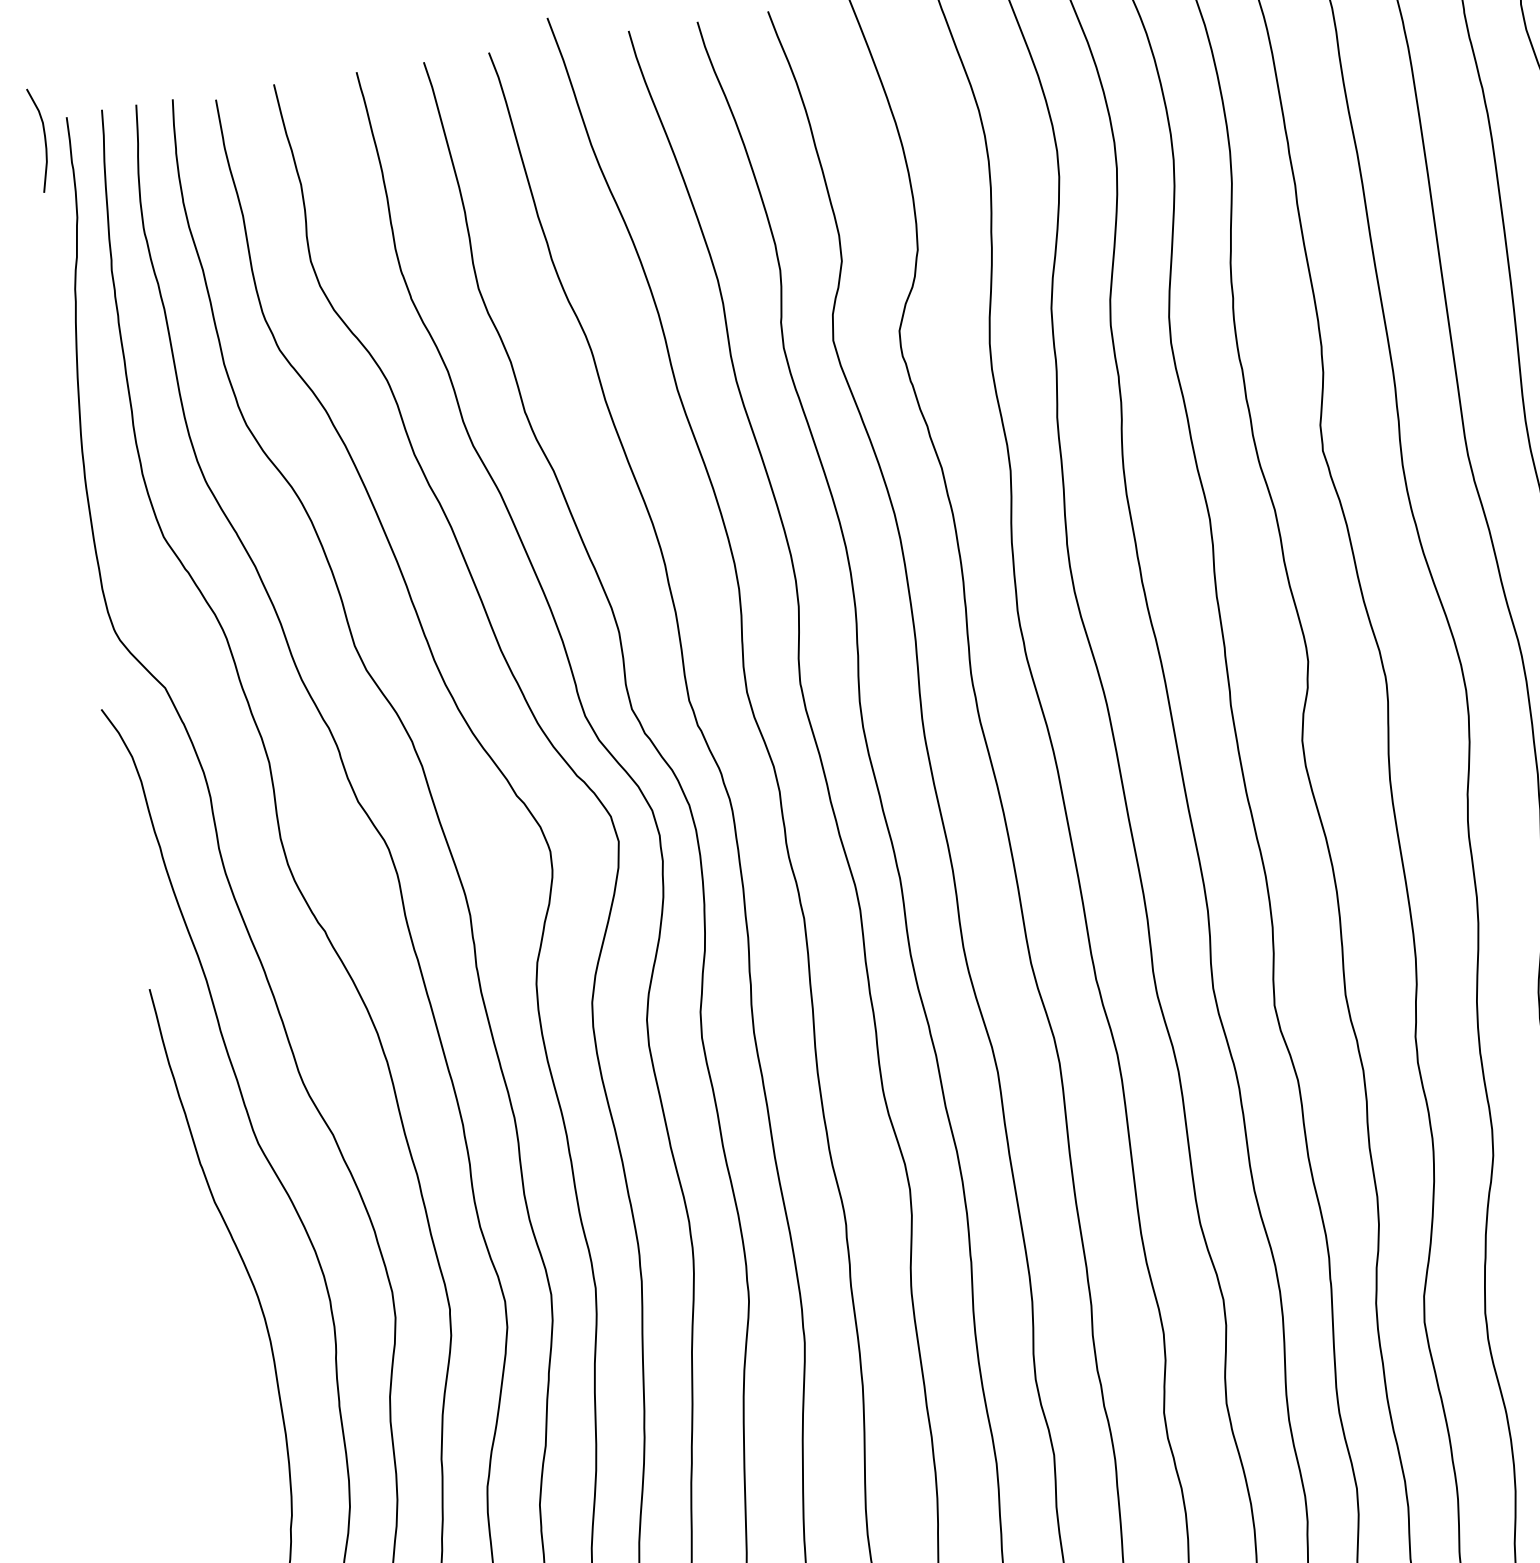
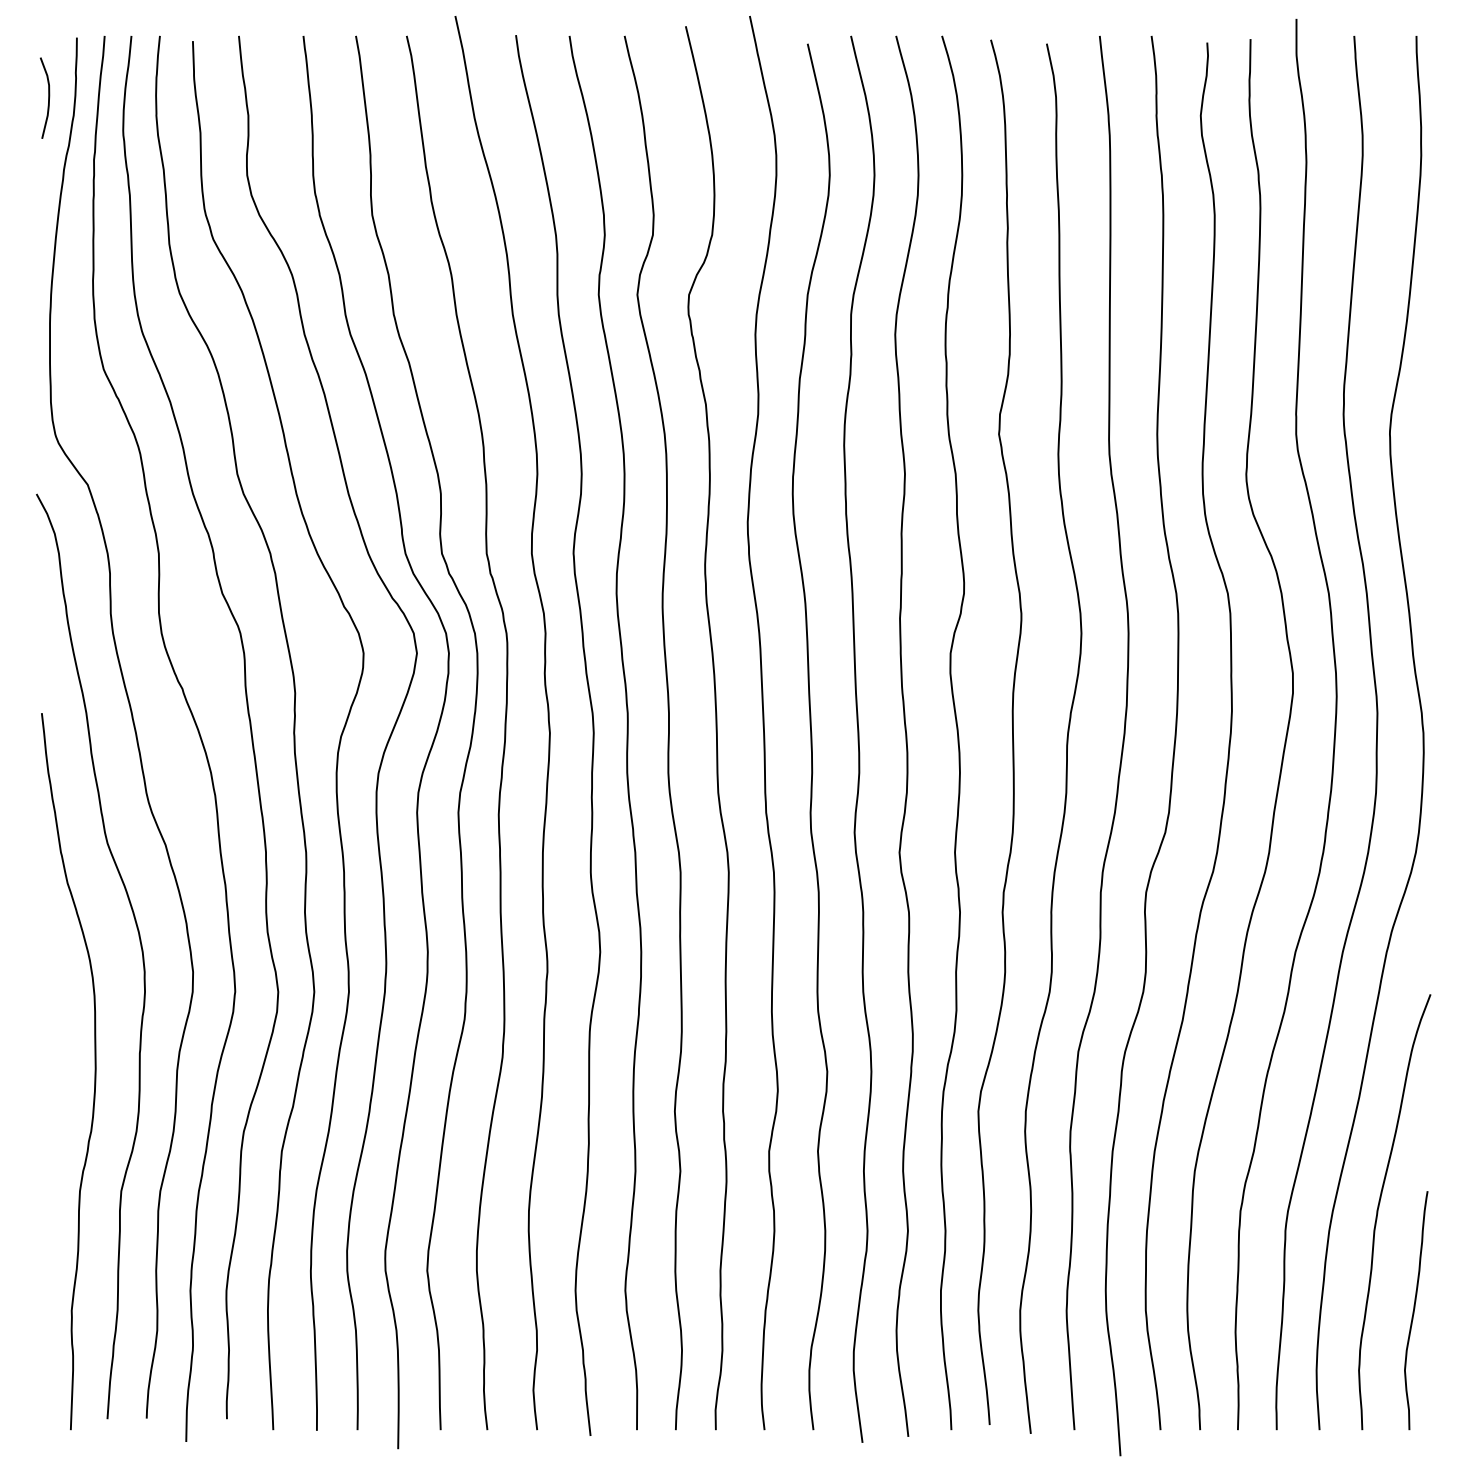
curve: (44, 138) -> (48, 97), moved

